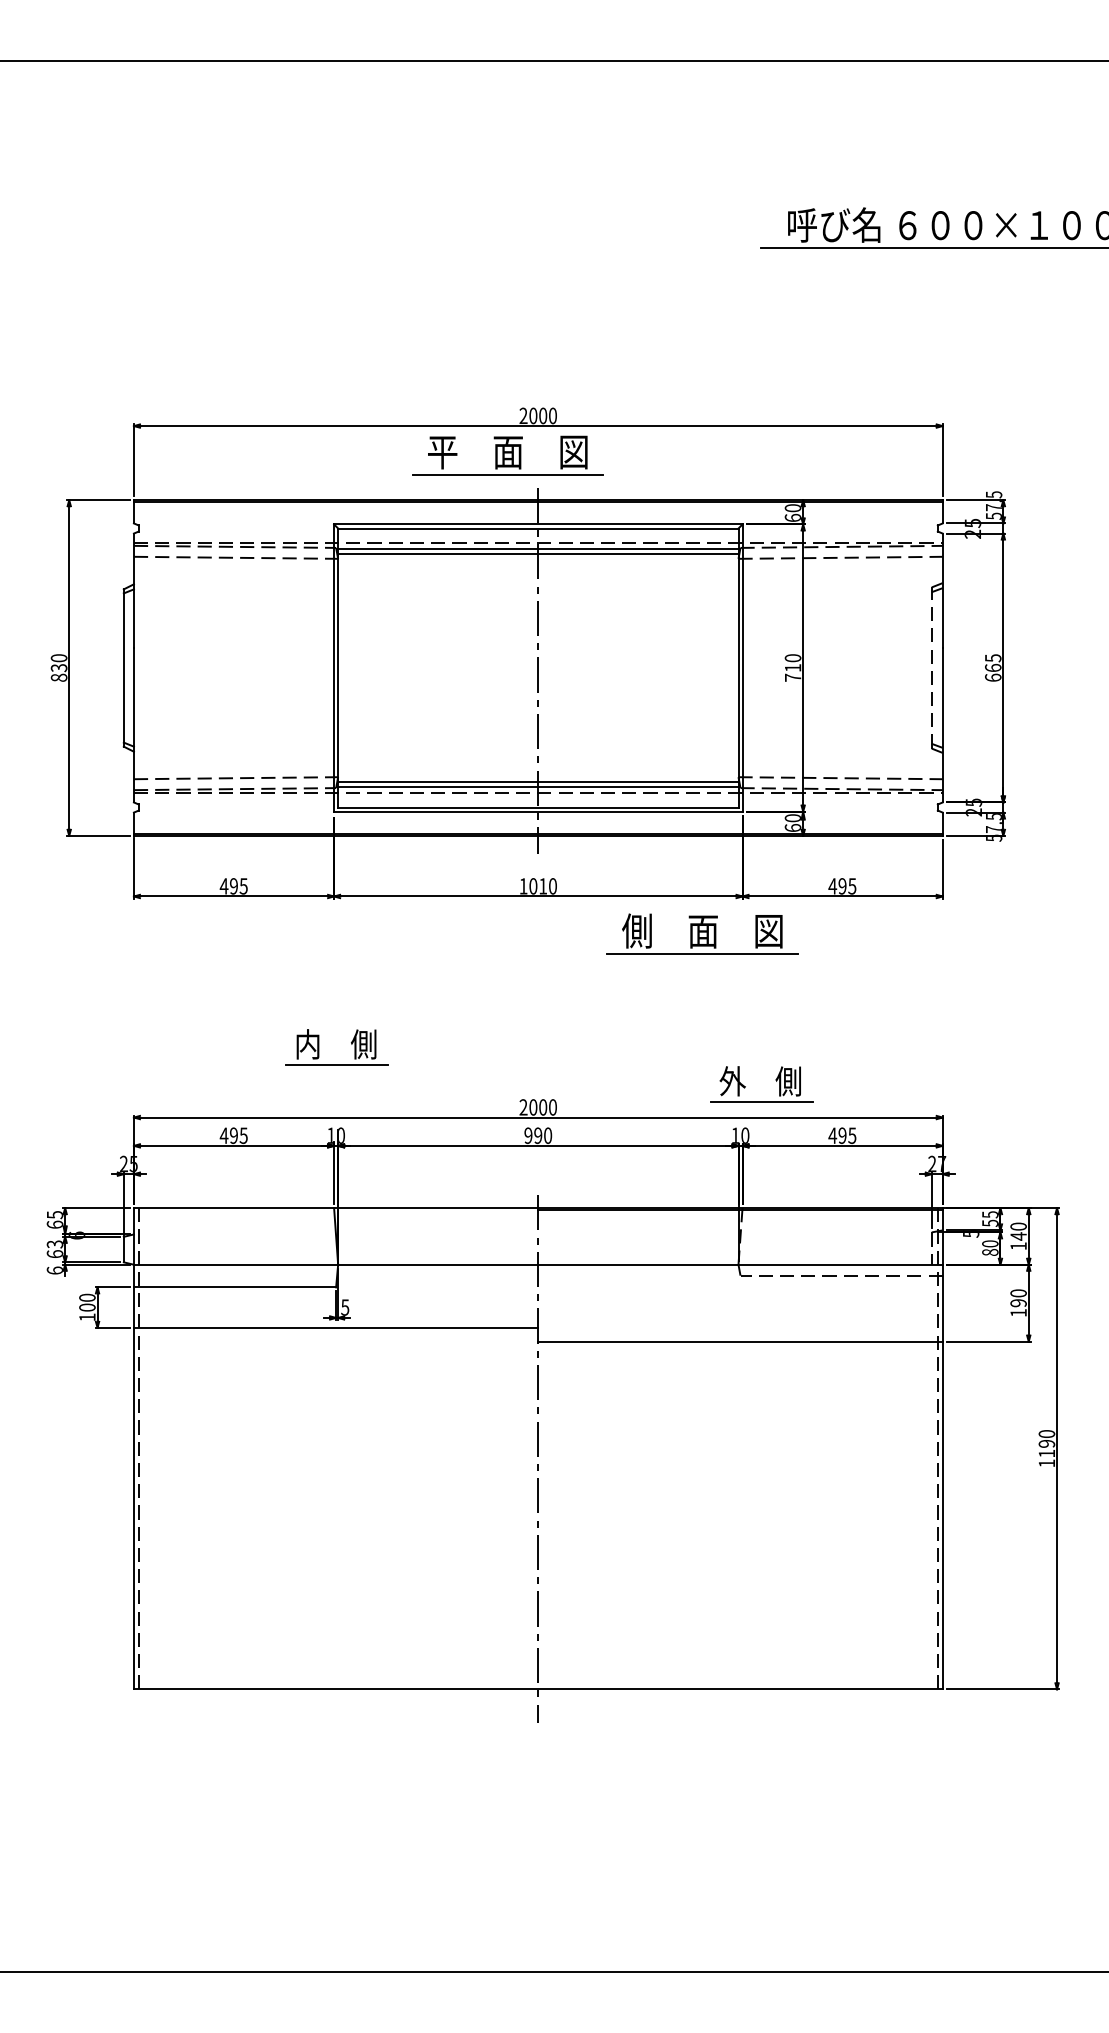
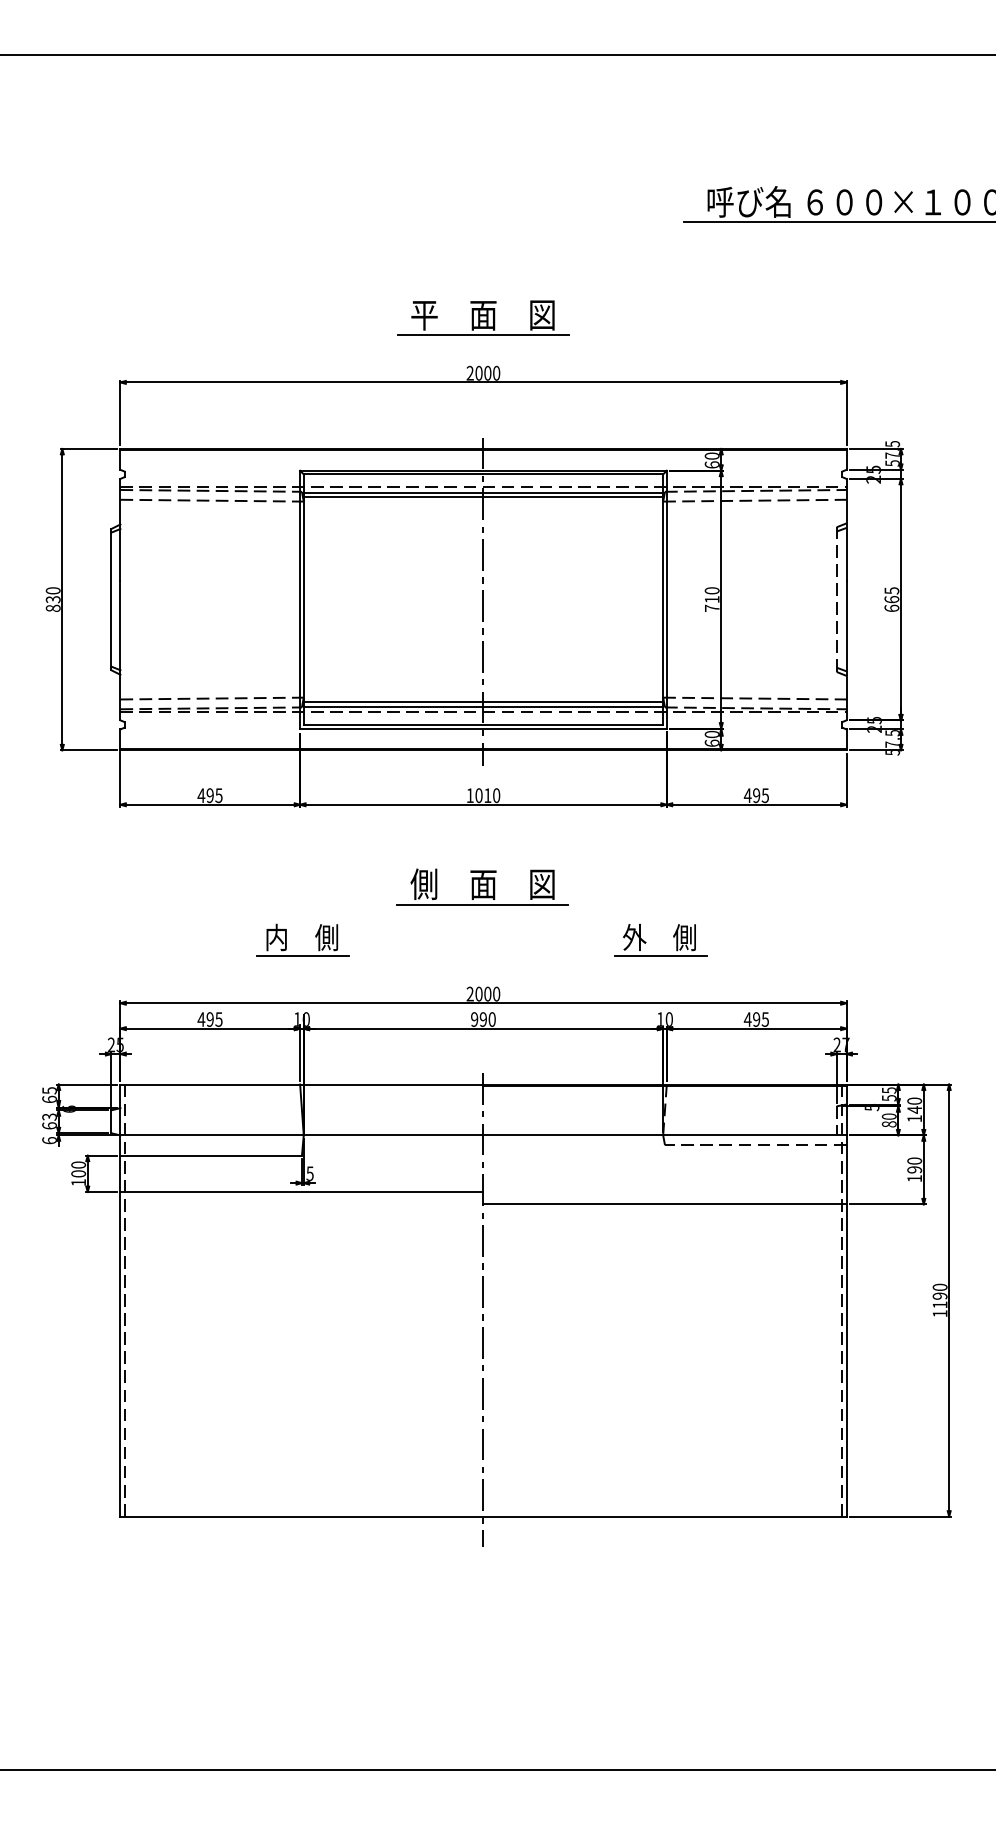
part: (507, 455) -> (482, 318), moved
part: (702, 933) -> (482, 886), moved
part: (775, 1080) -> (673, 936), moved

